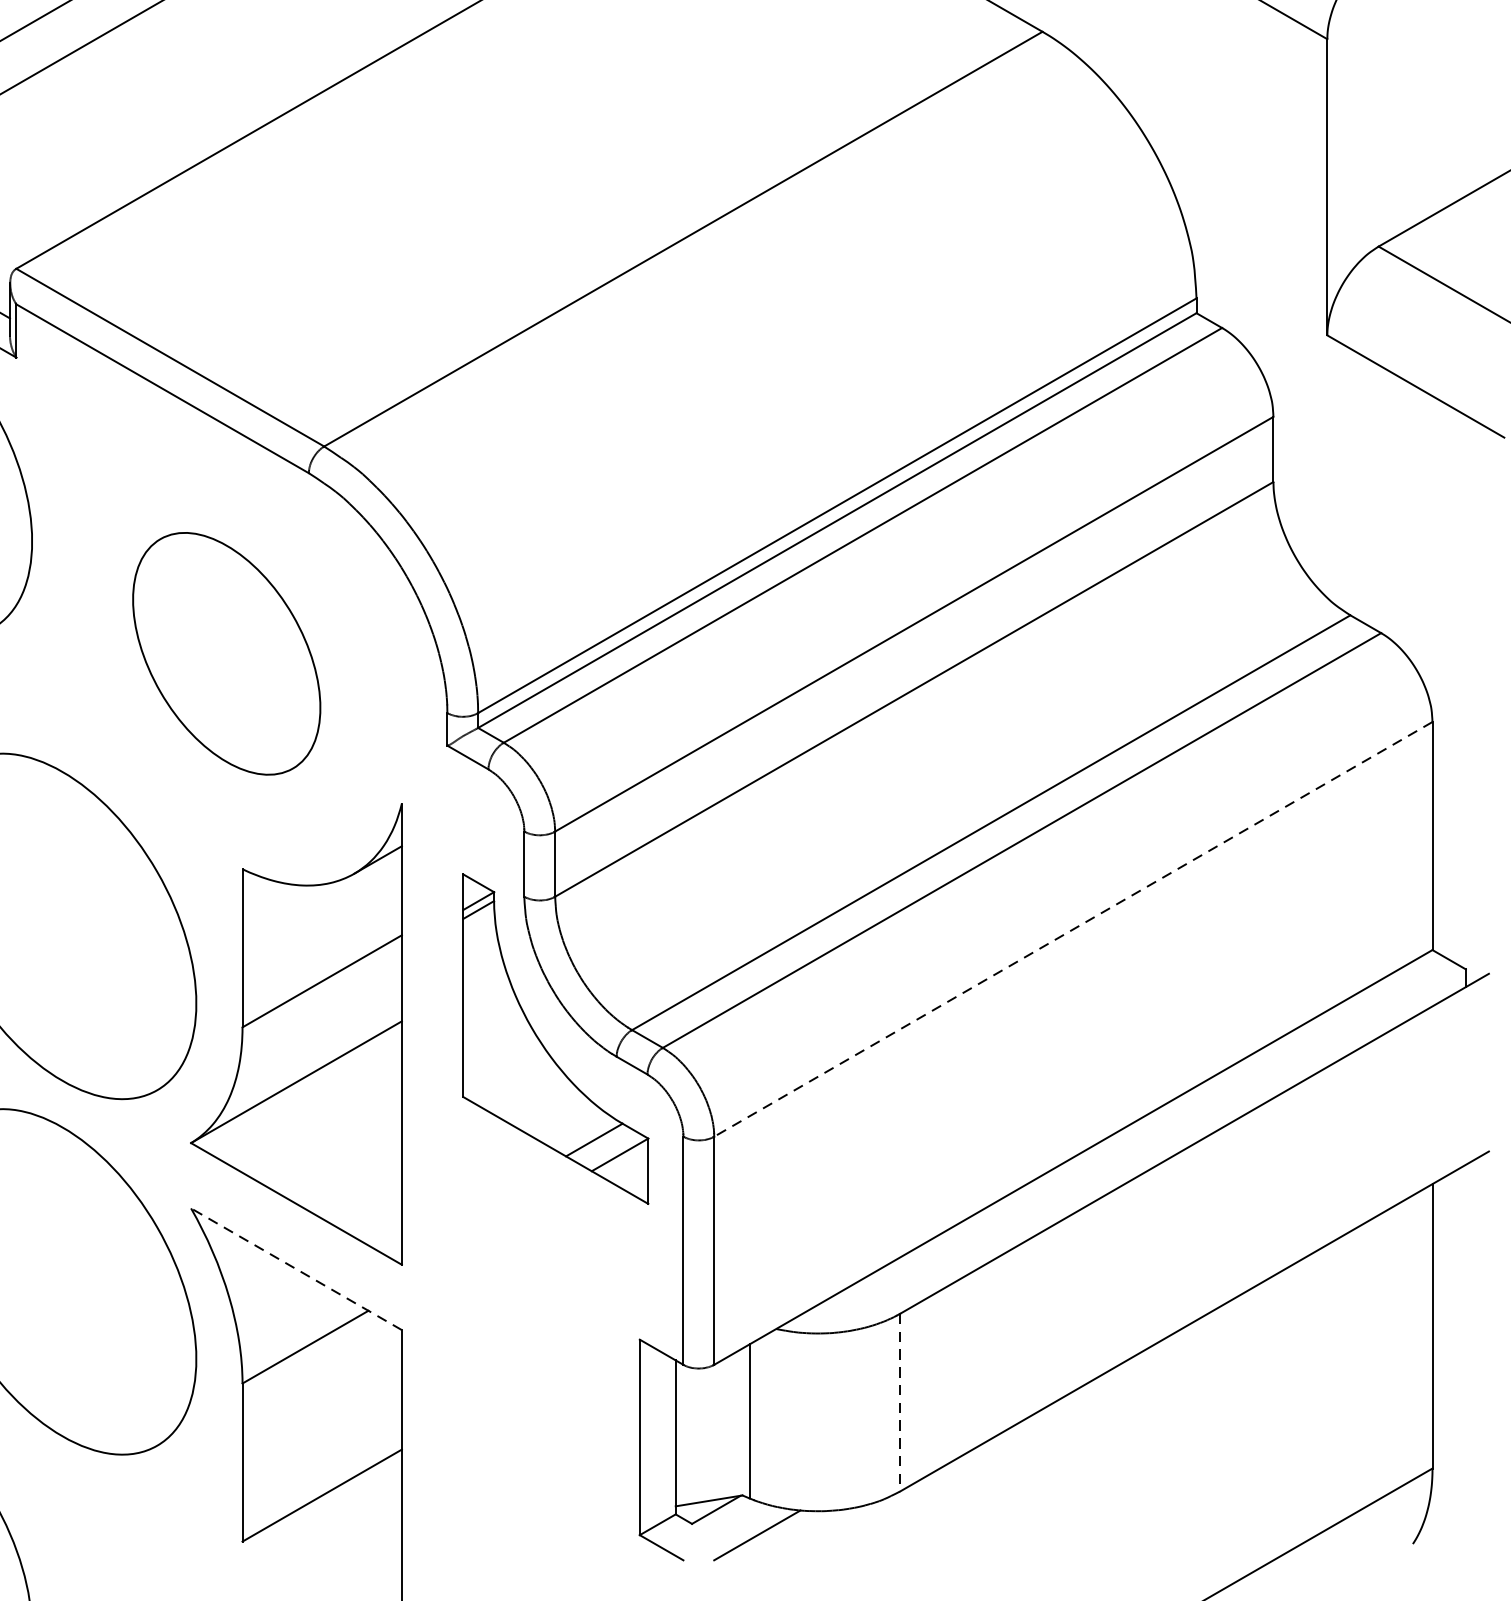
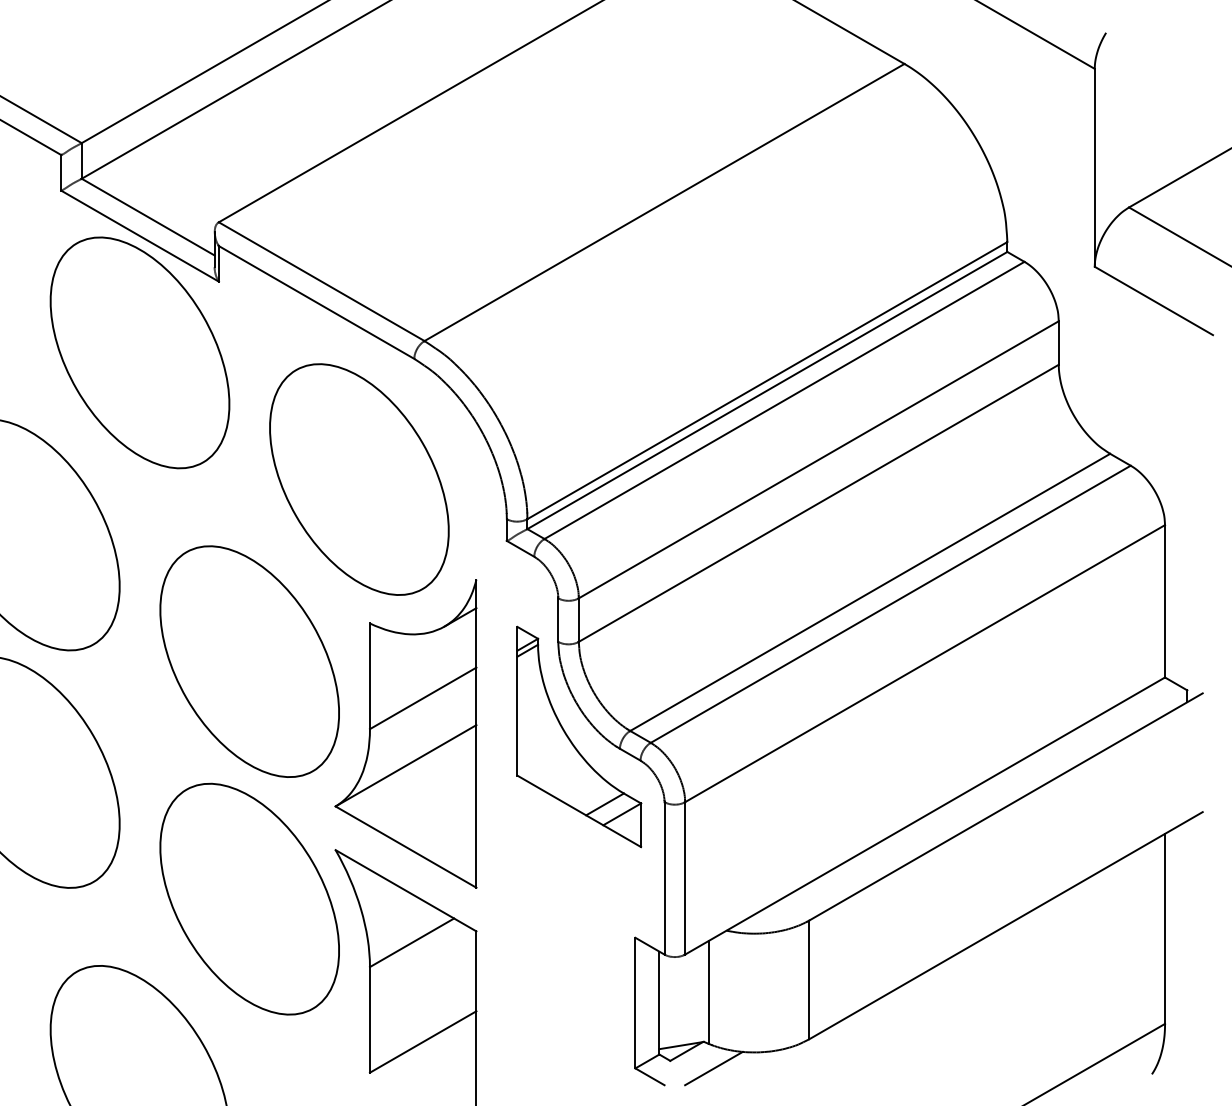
part: (226, 653) -> (359, 479), size x1.43
line: (1072, 929) -> (924, 663), dashed -> solid
line: (295, 1268) -> (405, 890), dashed -> solid
line: (900, 1403) -> (809, 980), dashed -> solid

